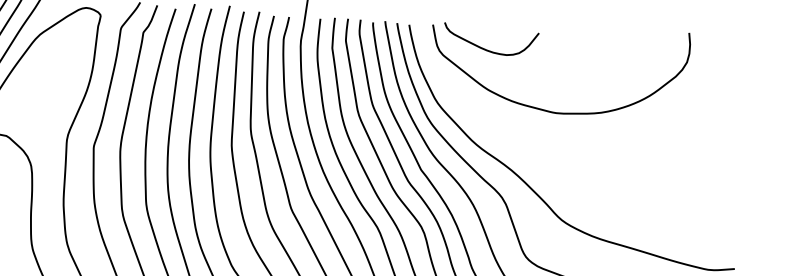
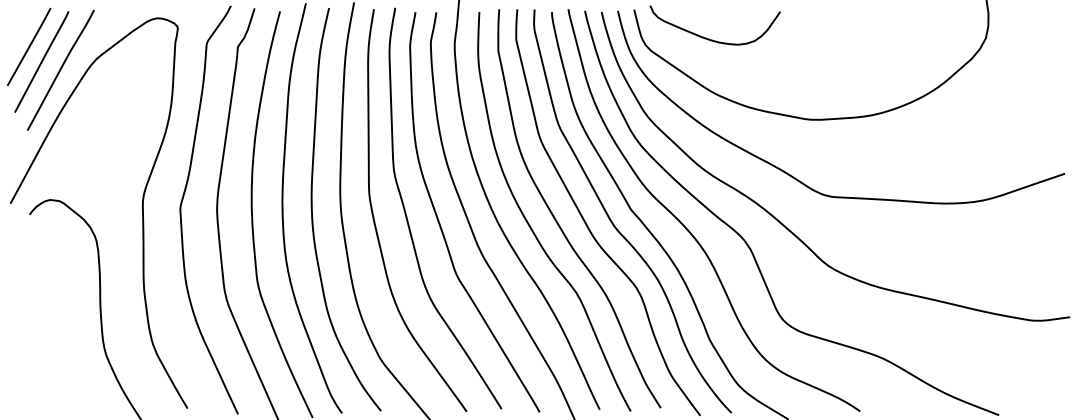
curve: (542, 154) -> (795, 177), added

